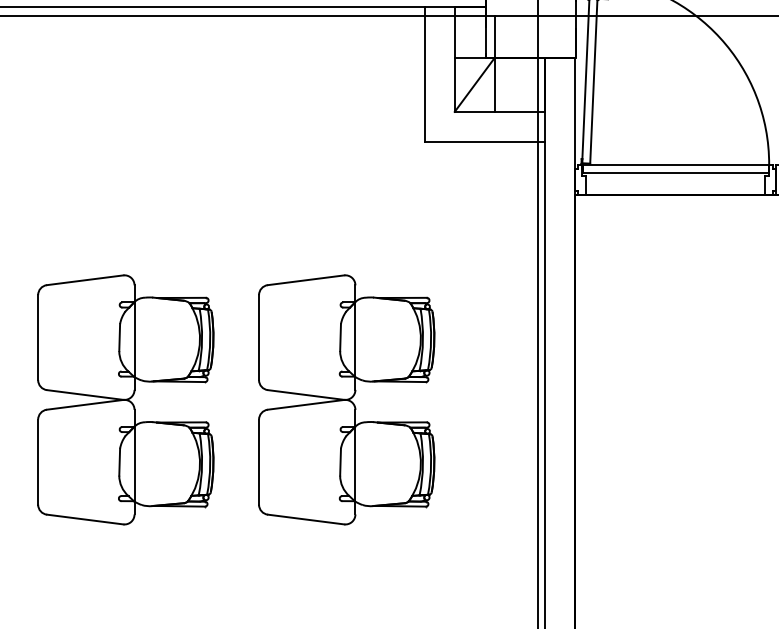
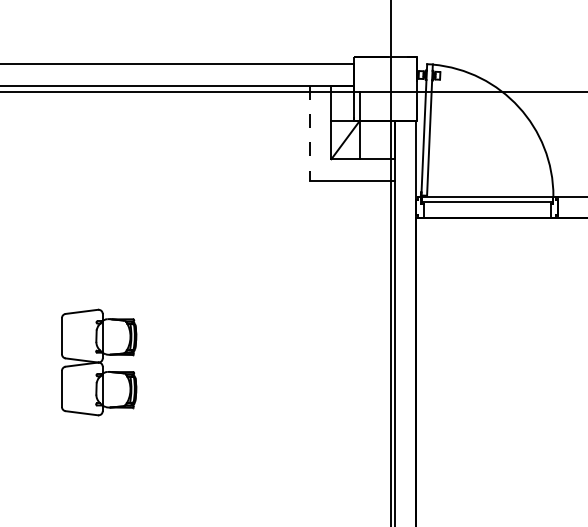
line: (425, 75) -> (310, 133), solid -> dashed
part: (124, 399) -> (98, 362), size x0.6
part: (345, 399) -> (254, 362), removed

